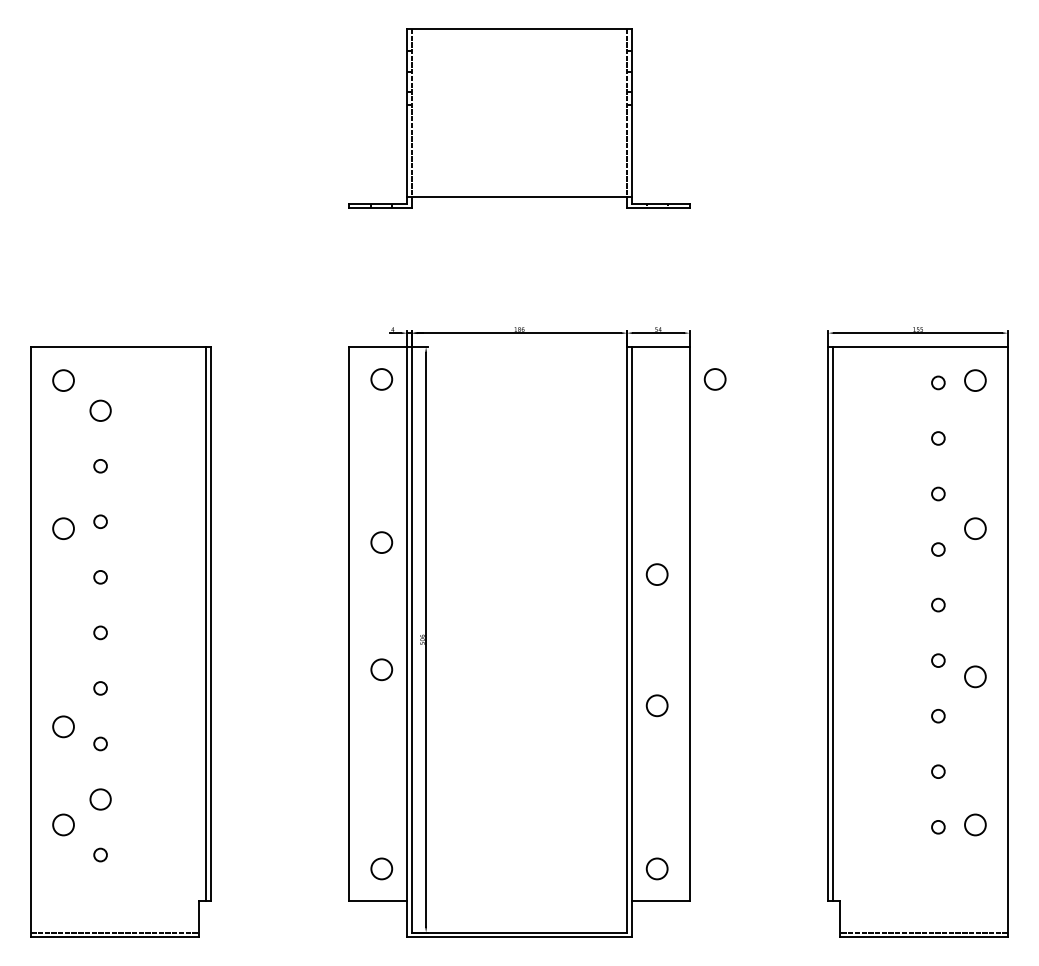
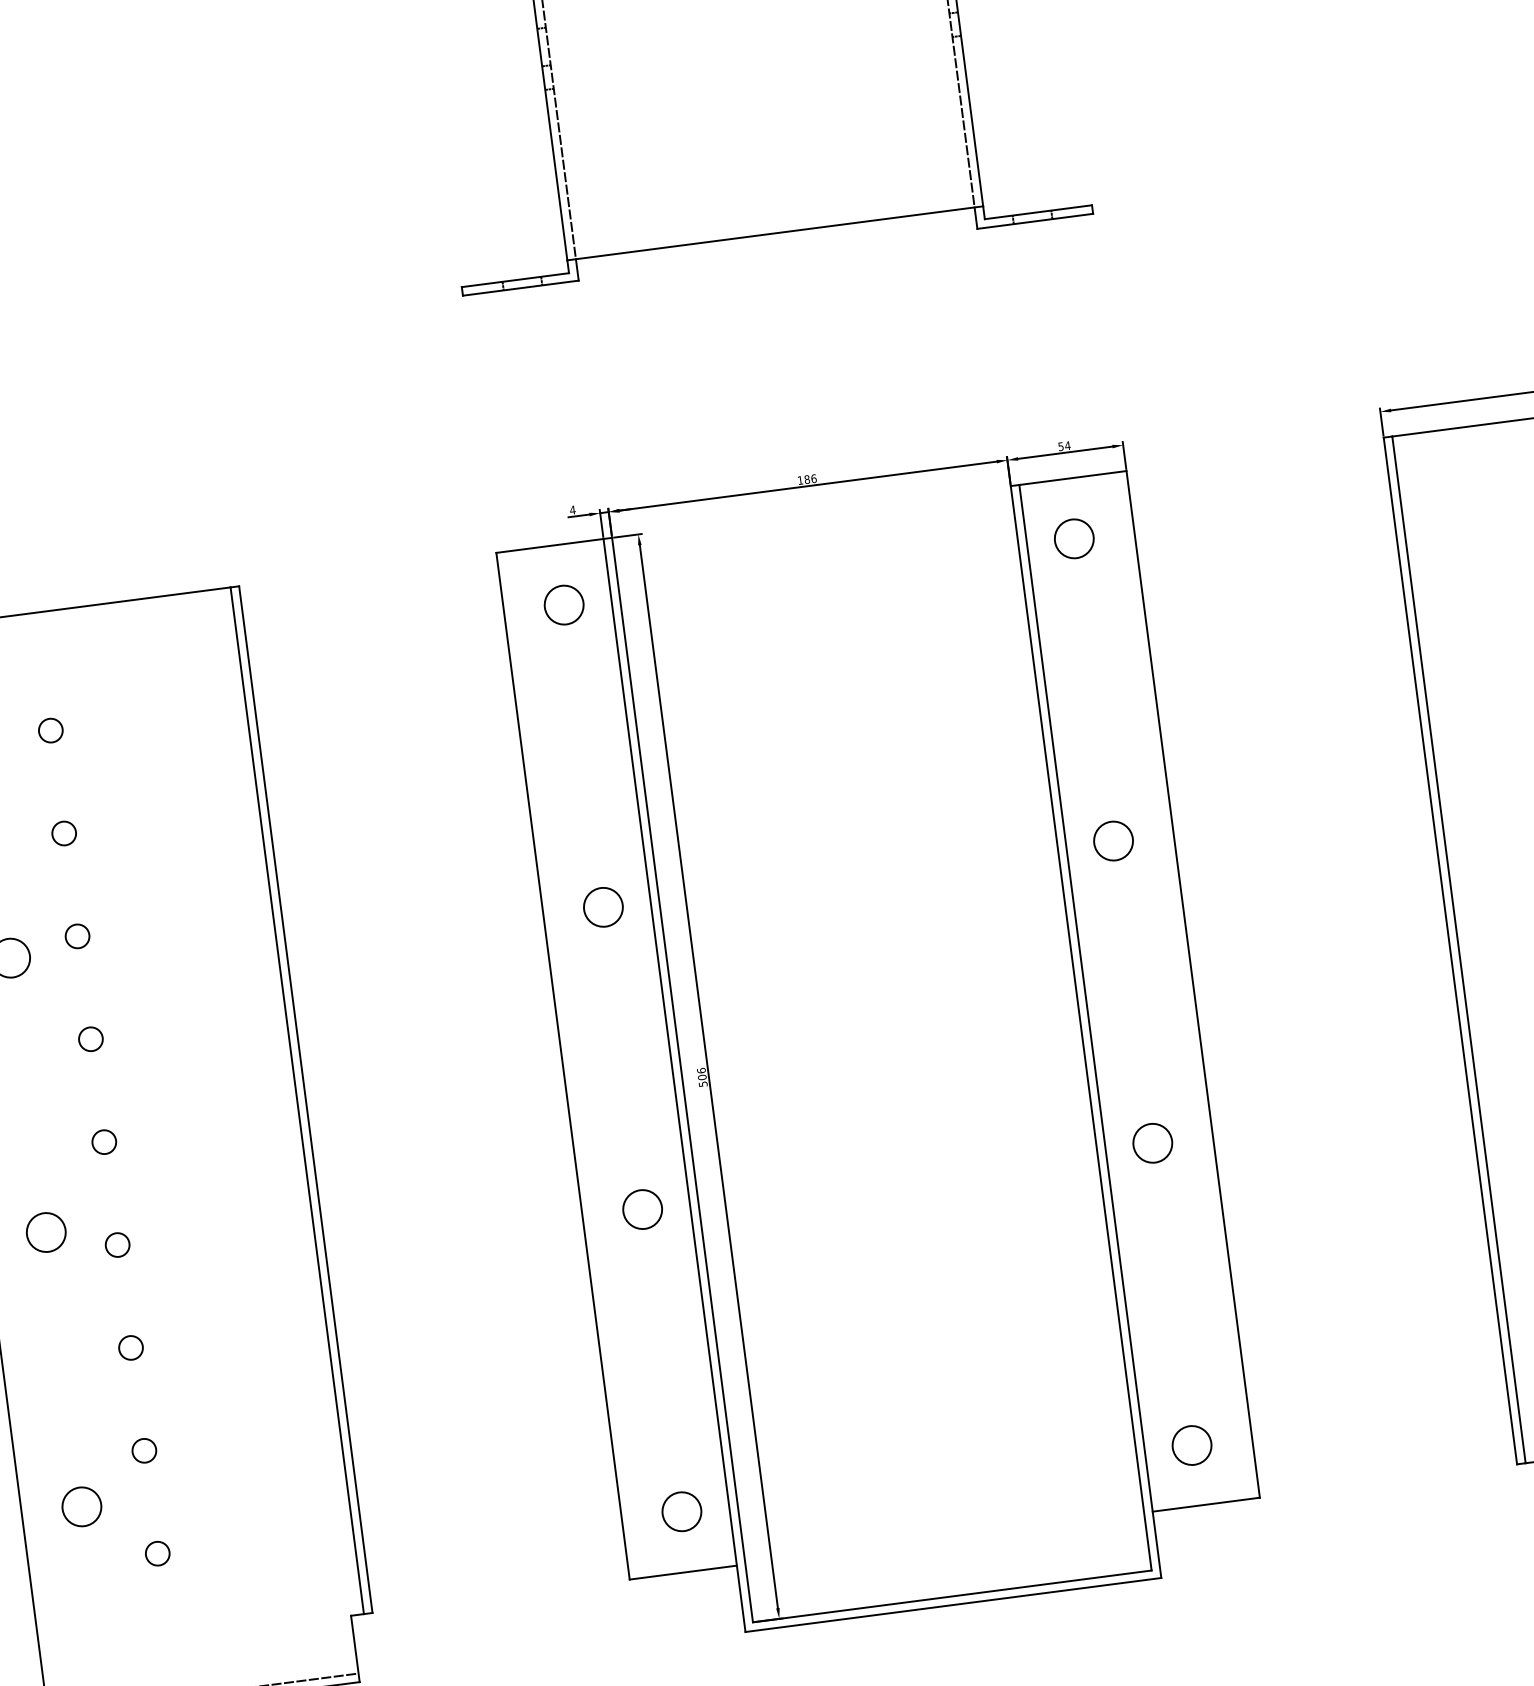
circle: (714, 379) -> (1073, 539), moved
circle: (100, 410) -> (50, 730), size x0.62
circle: (656, 574) -> (1112, 841), moved
circle: (381, 669) -> (642, 1209), moved
circle: (63, 726) -> (46, 1231), moved
circle: (100, 799) -> (144, 1450), size x0.62

